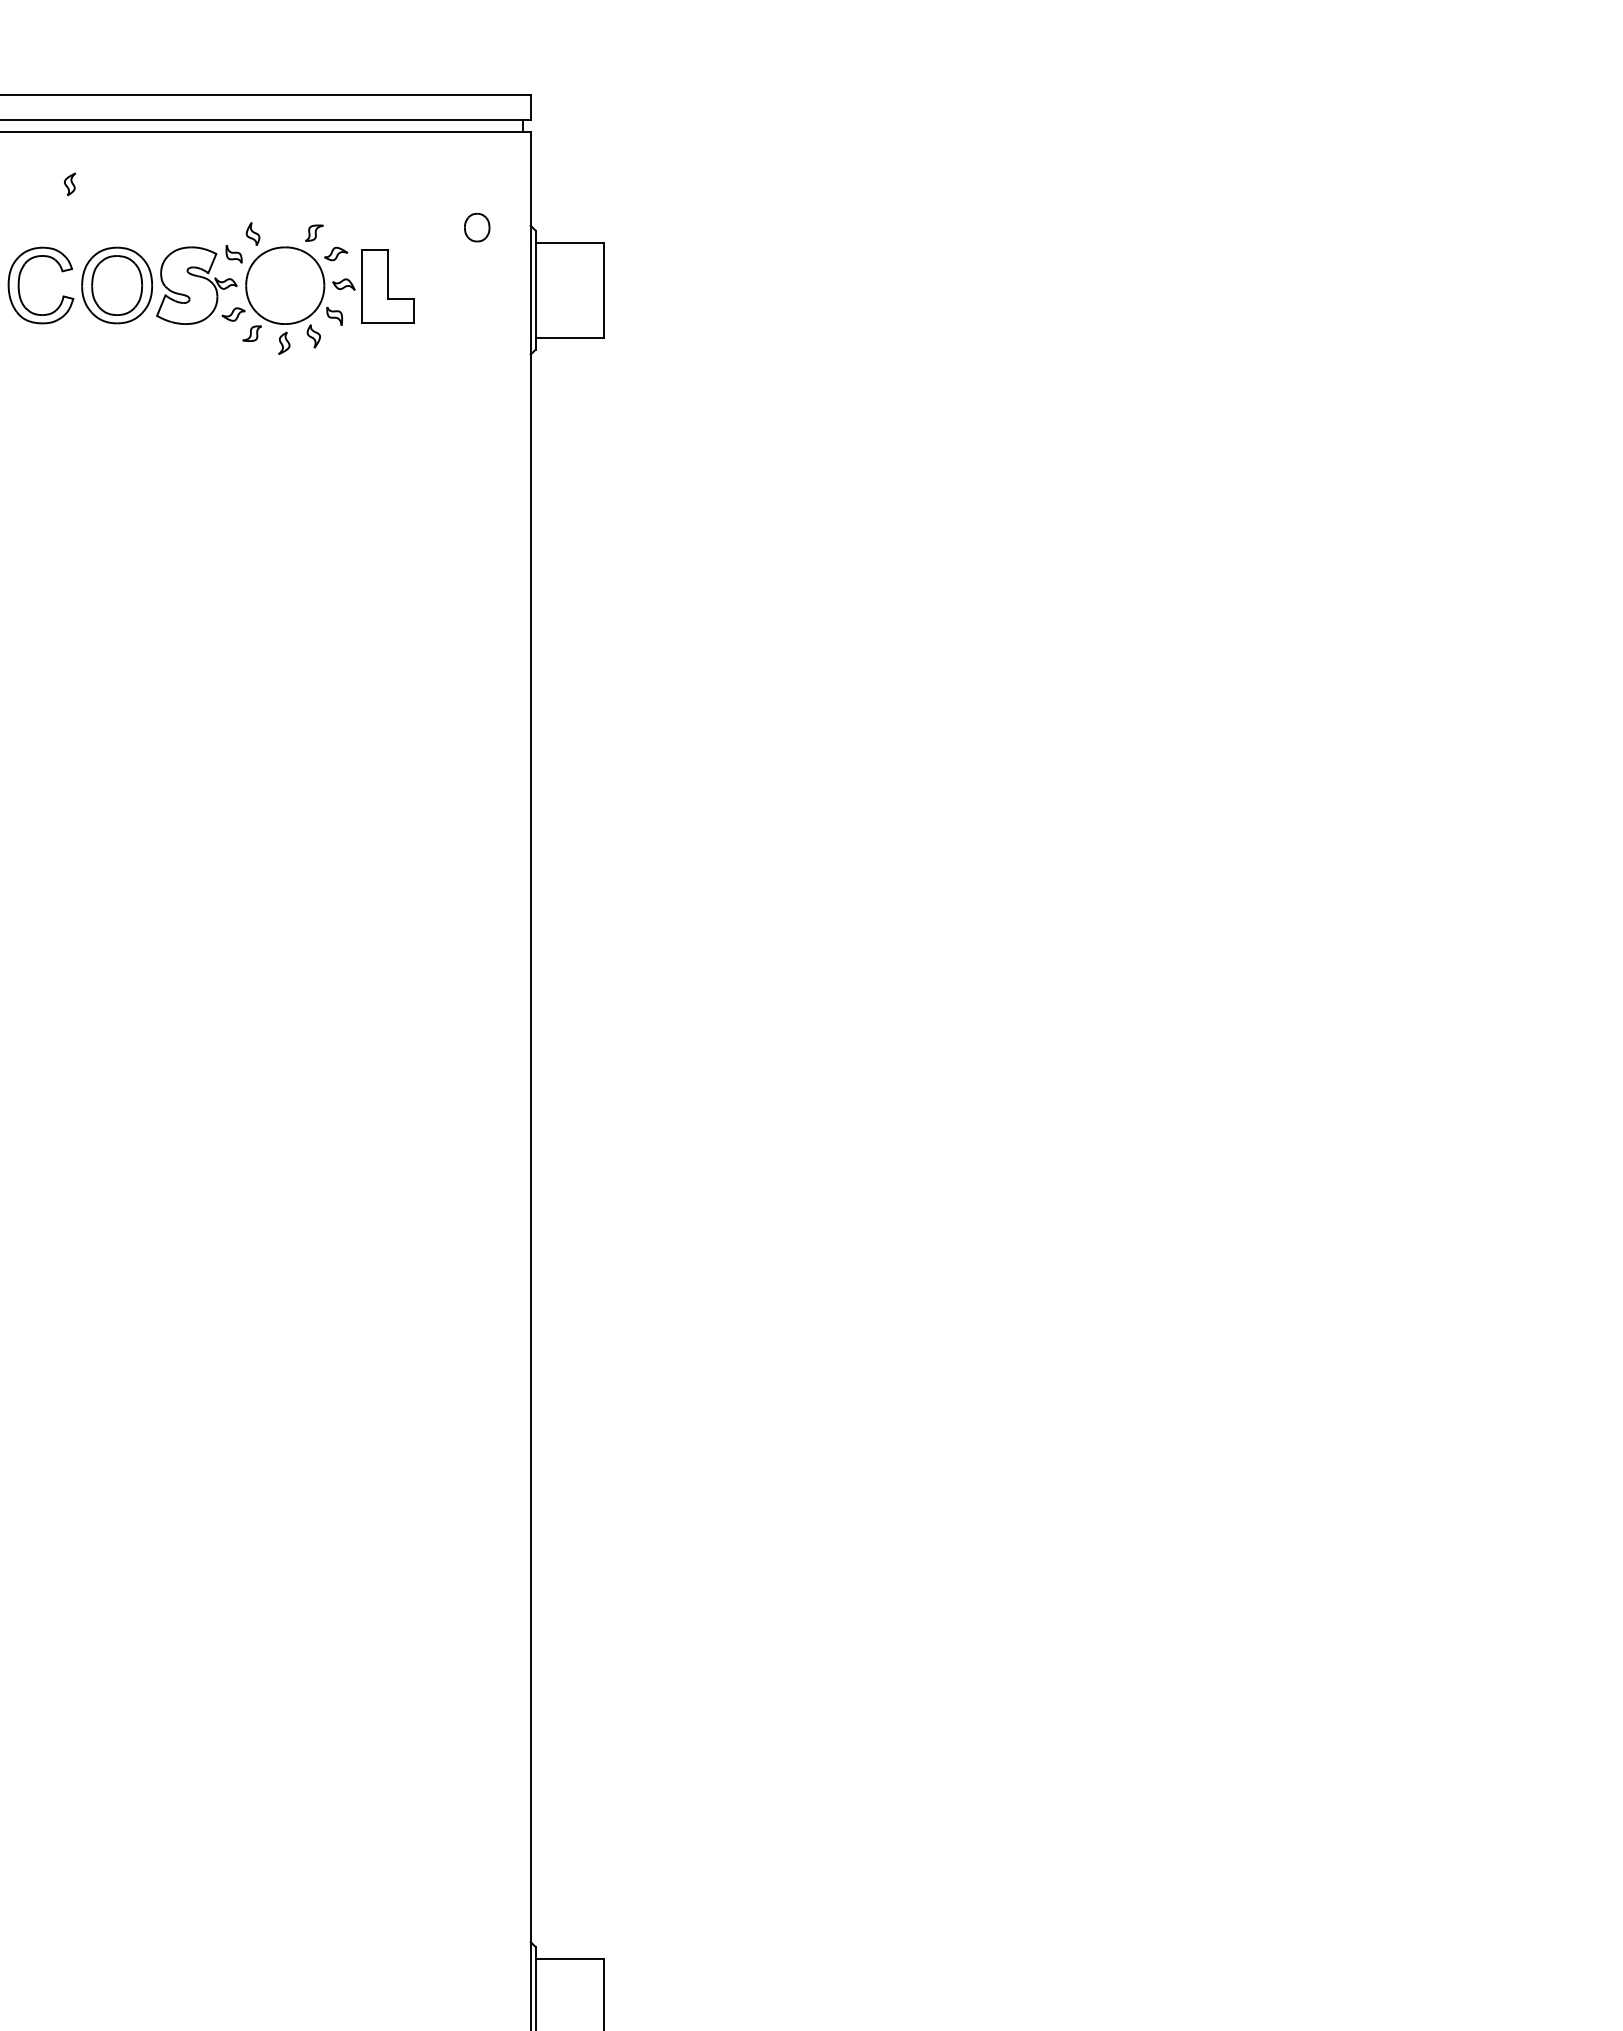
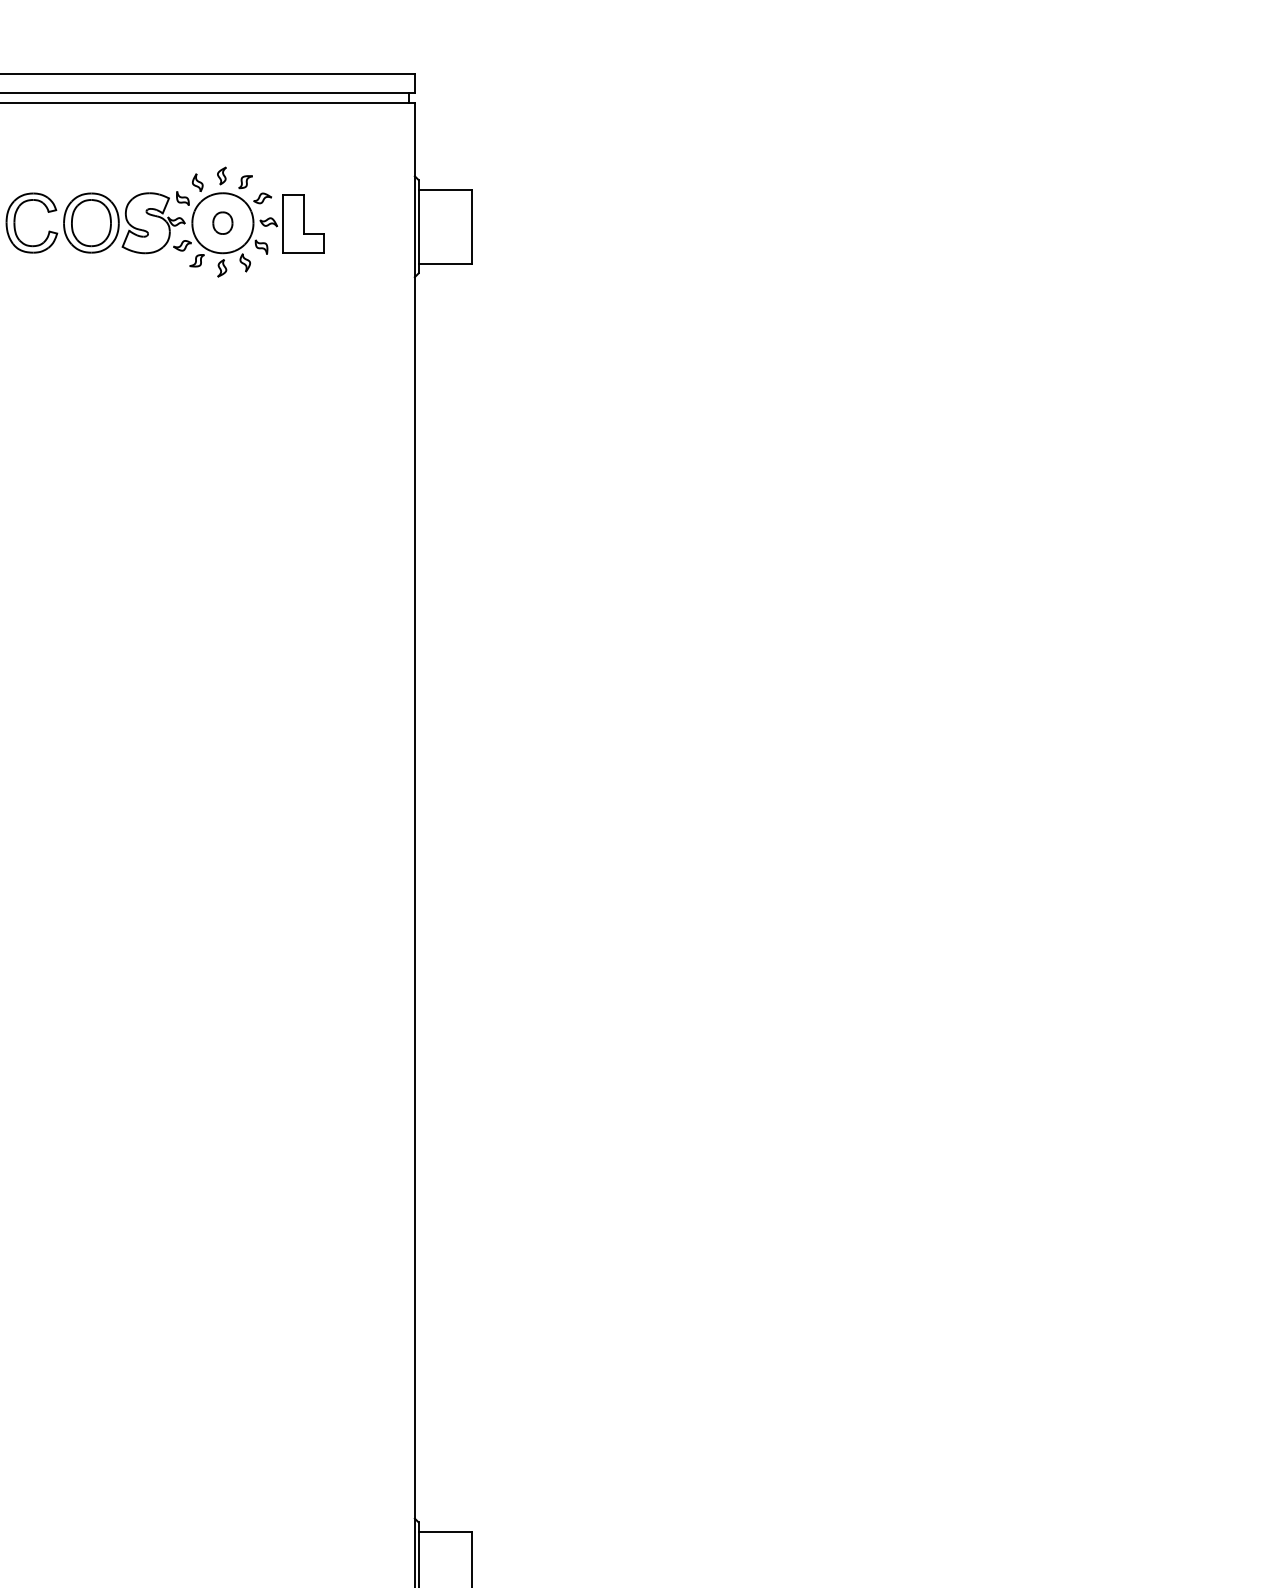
part: (69, 183) -> (221, 175), moved
part: (477, 227) -> (223, 223), moved

